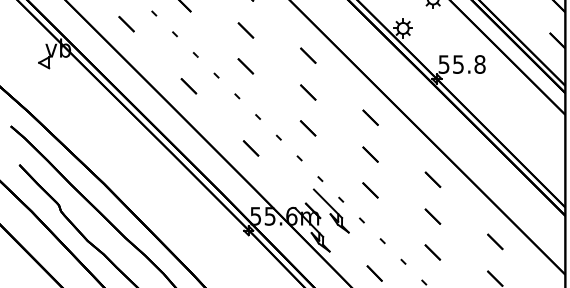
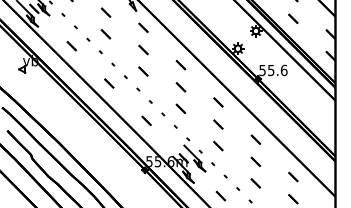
text: (478, 62) -> (283, 69), 55.8 -> 55.6

